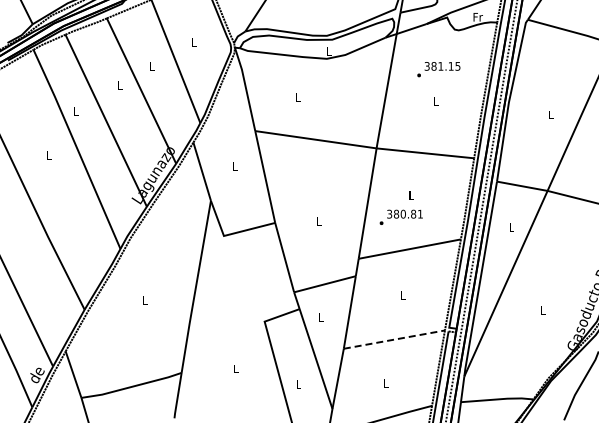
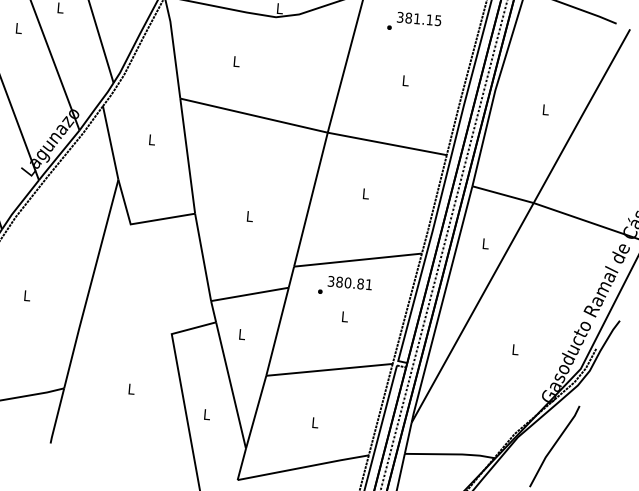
text: (438, 69) -> (413, 22), moved
text: (400, 216) -> (344, 285), moved
line: (394, 339) -> (329, 369), dashed -> solid

